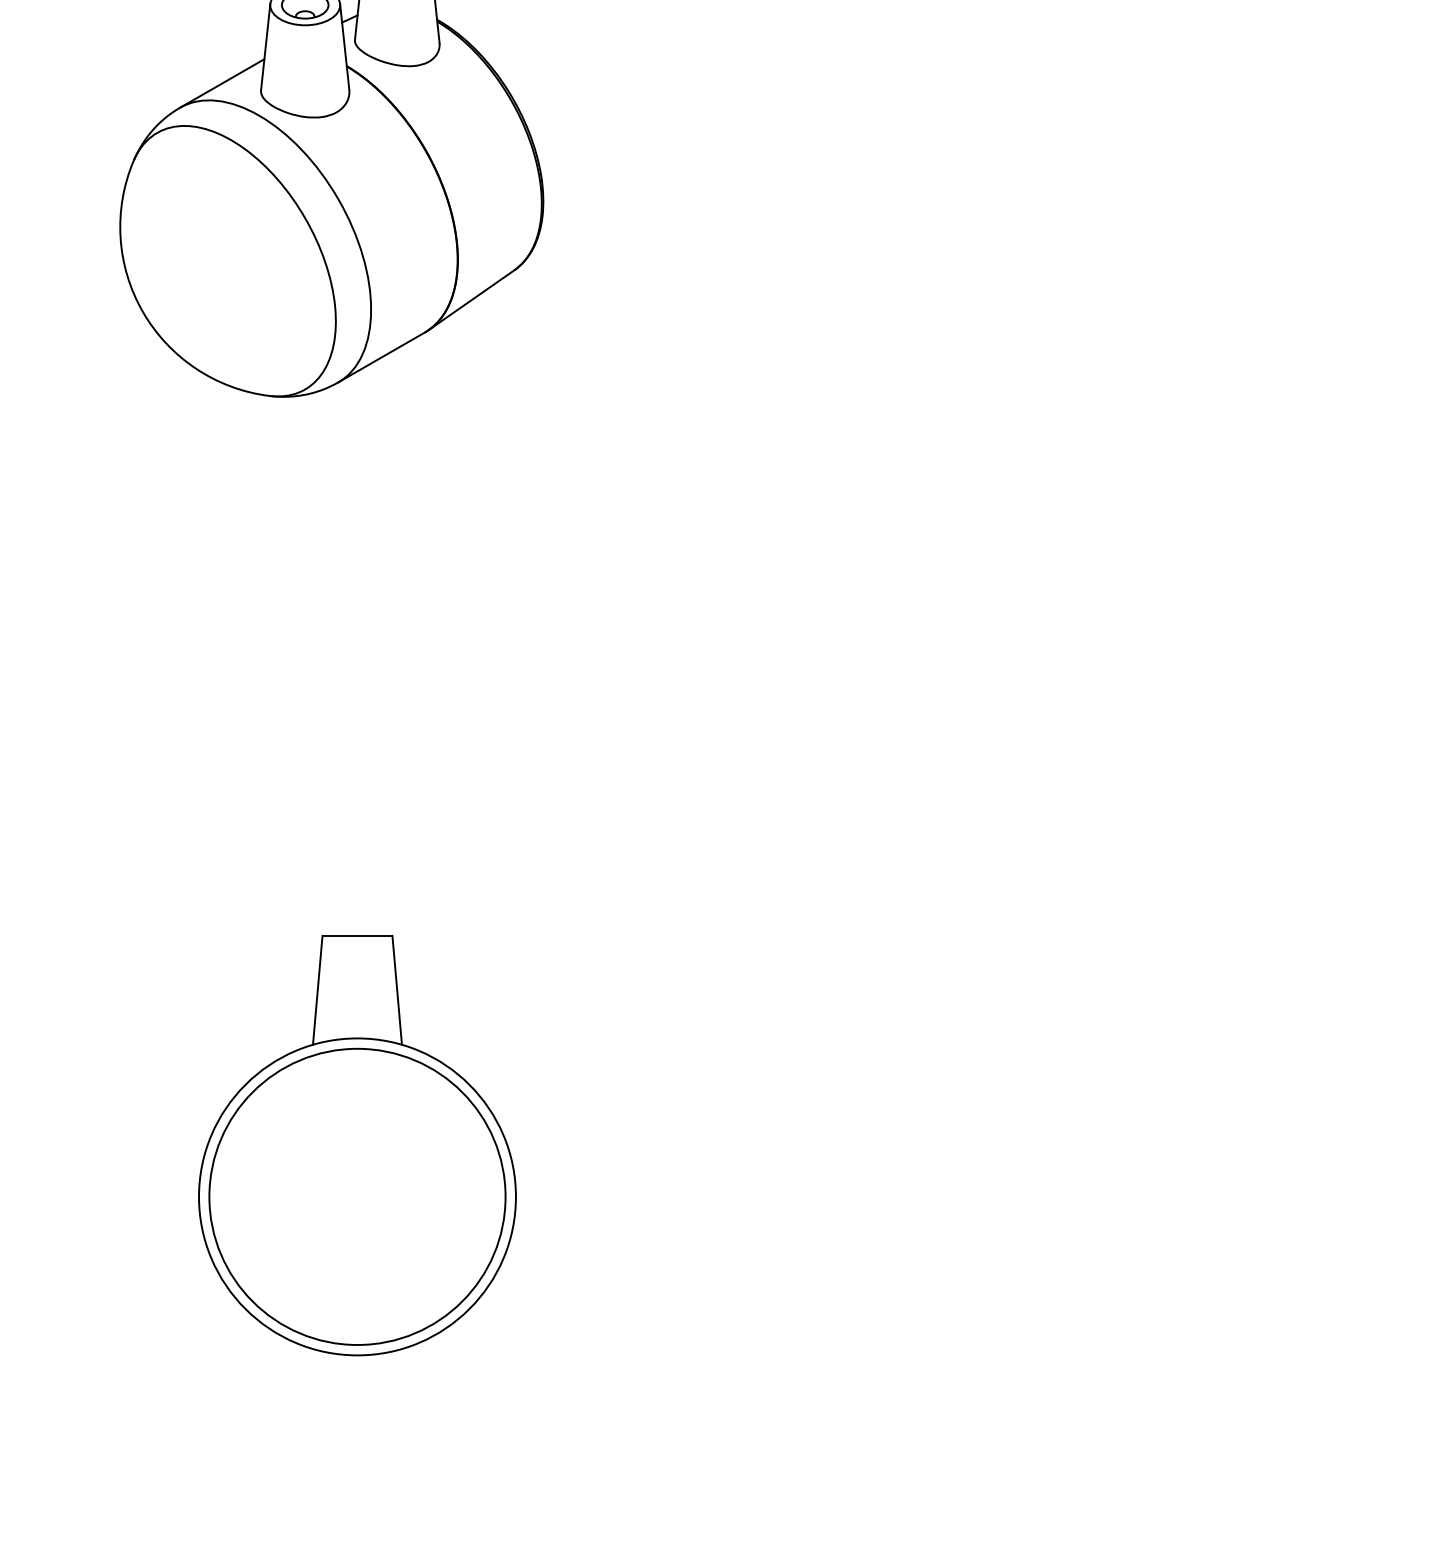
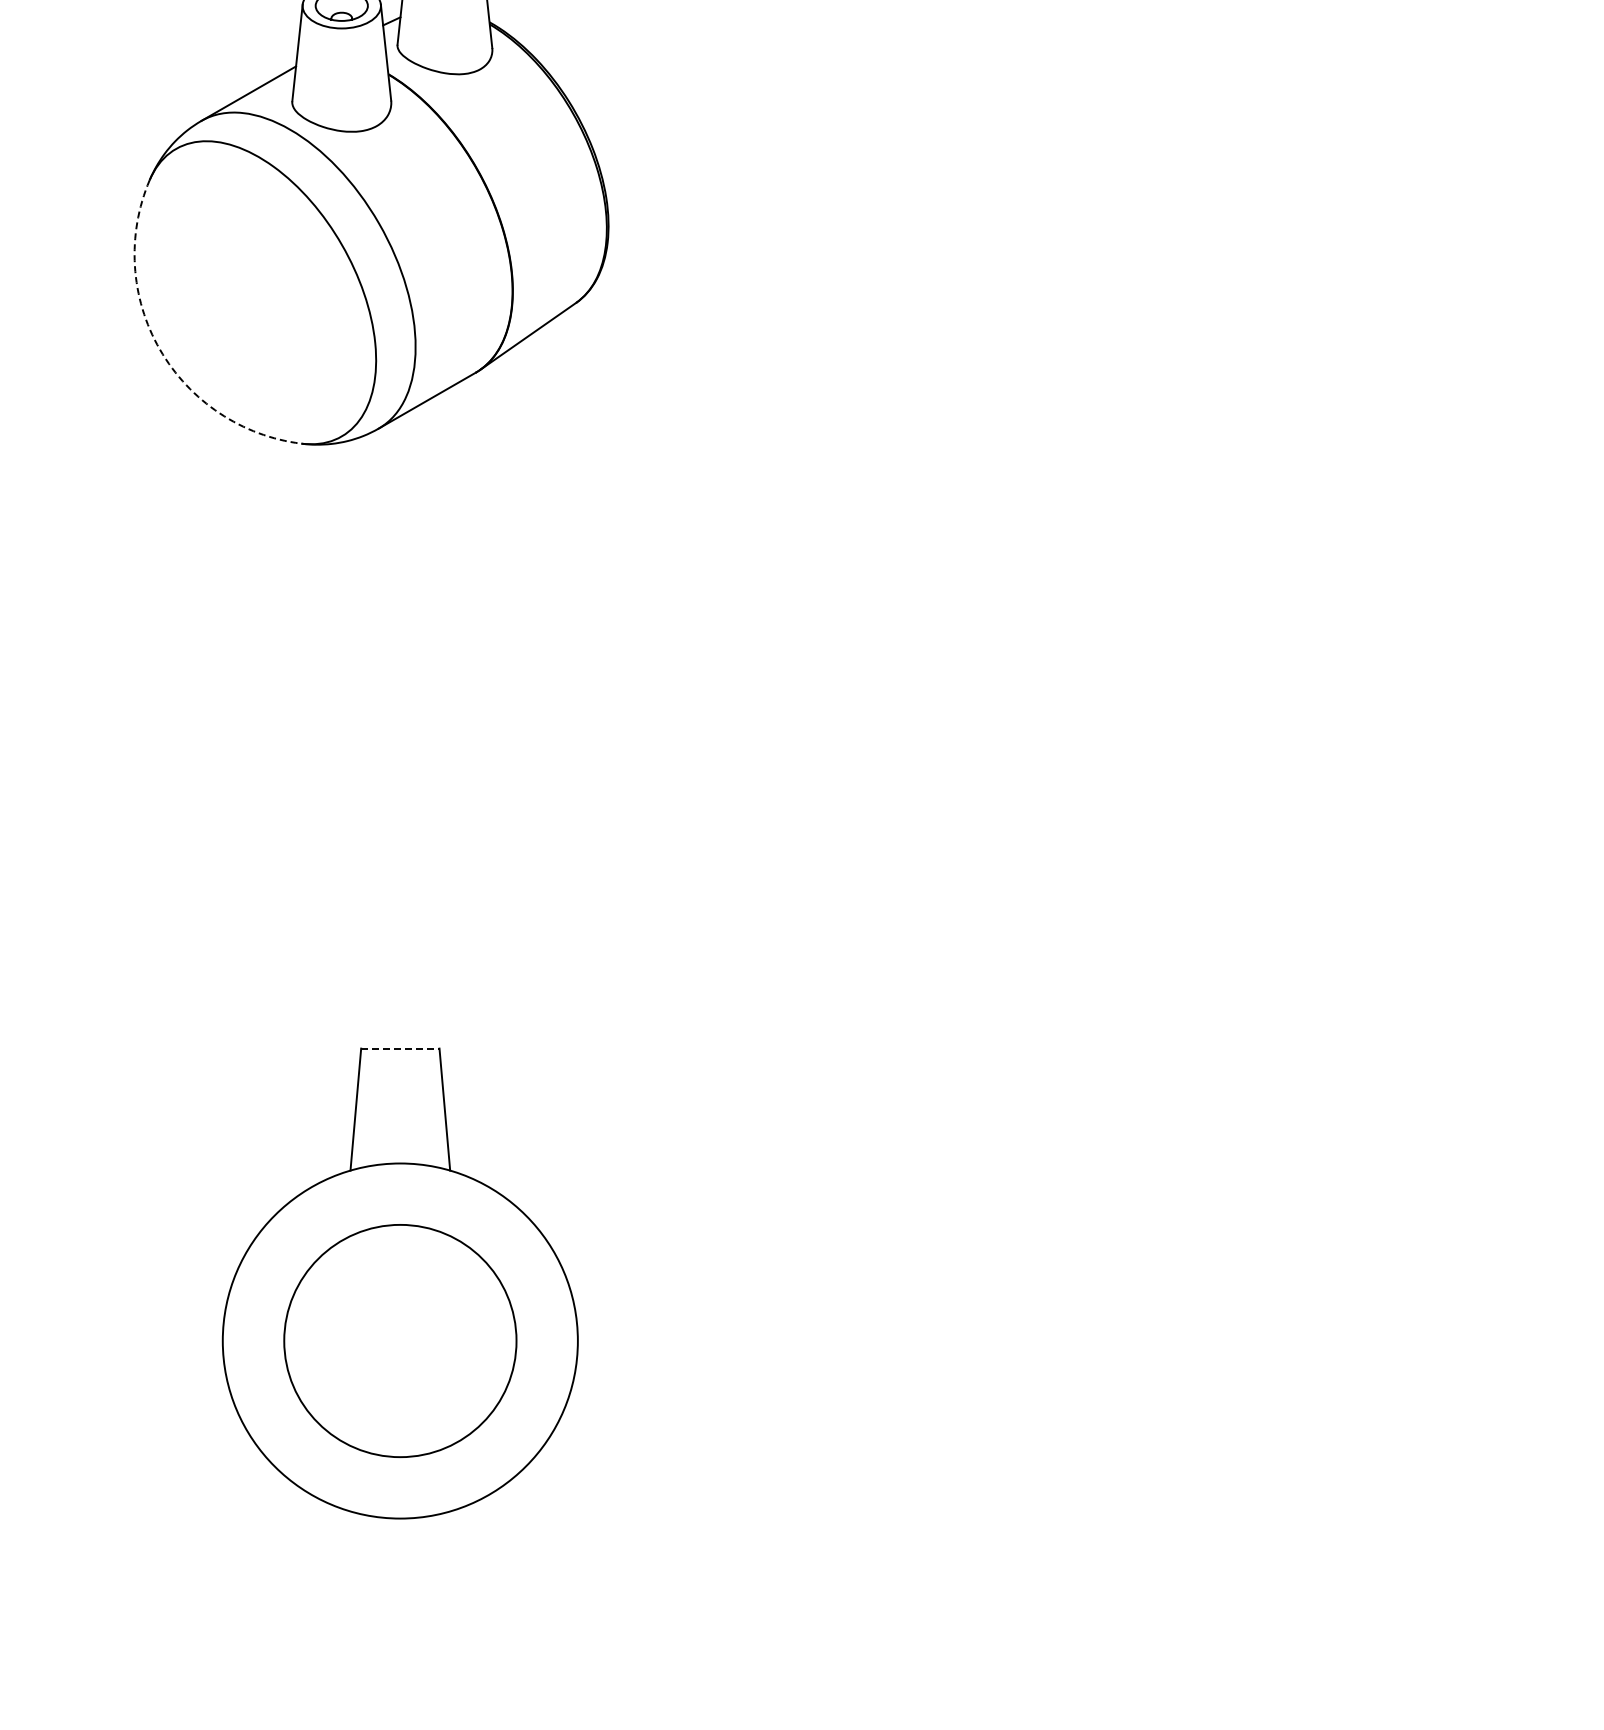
arc: (143, 311) -> (160, 349), solid -> dashed
line: (357, 935) -> (400, 1048), solid -> dashed
circle: (357, 1196) -> (400, 1340), size x0.7

